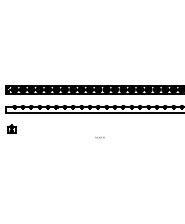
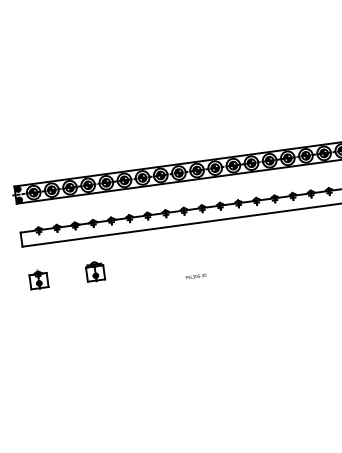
part: (37, 128) -> (94, 270), added
text: (99, 137) -> (194, 276), moved

